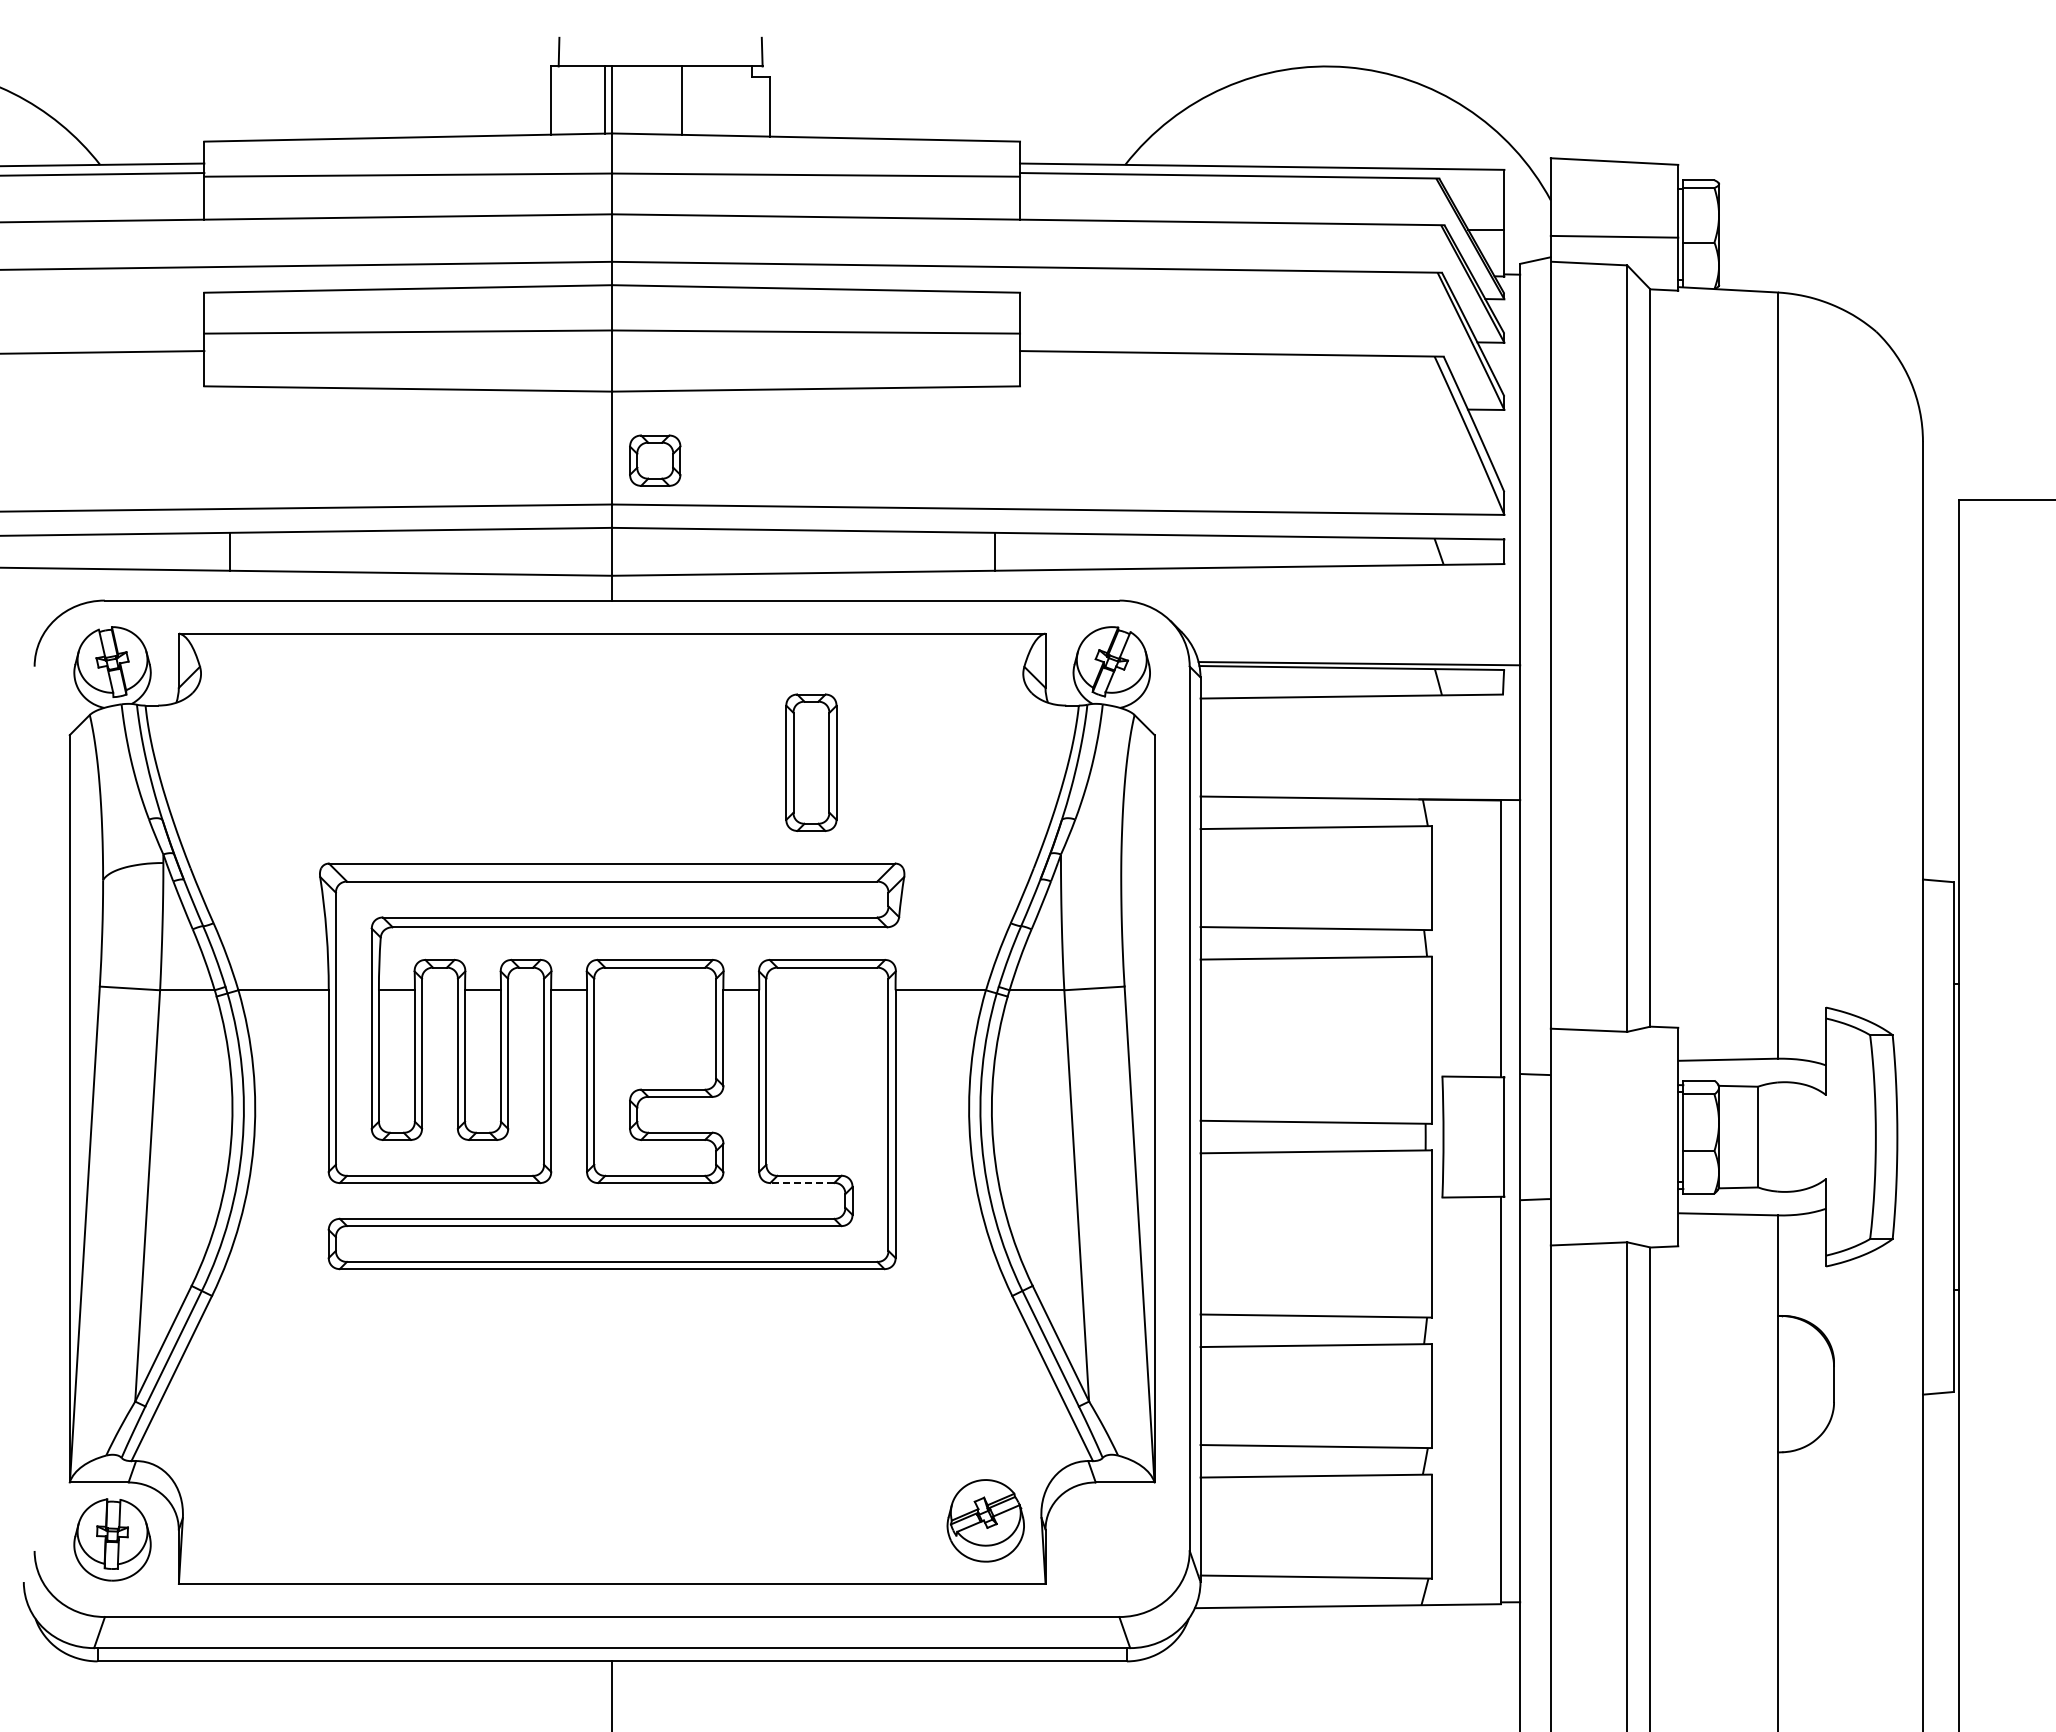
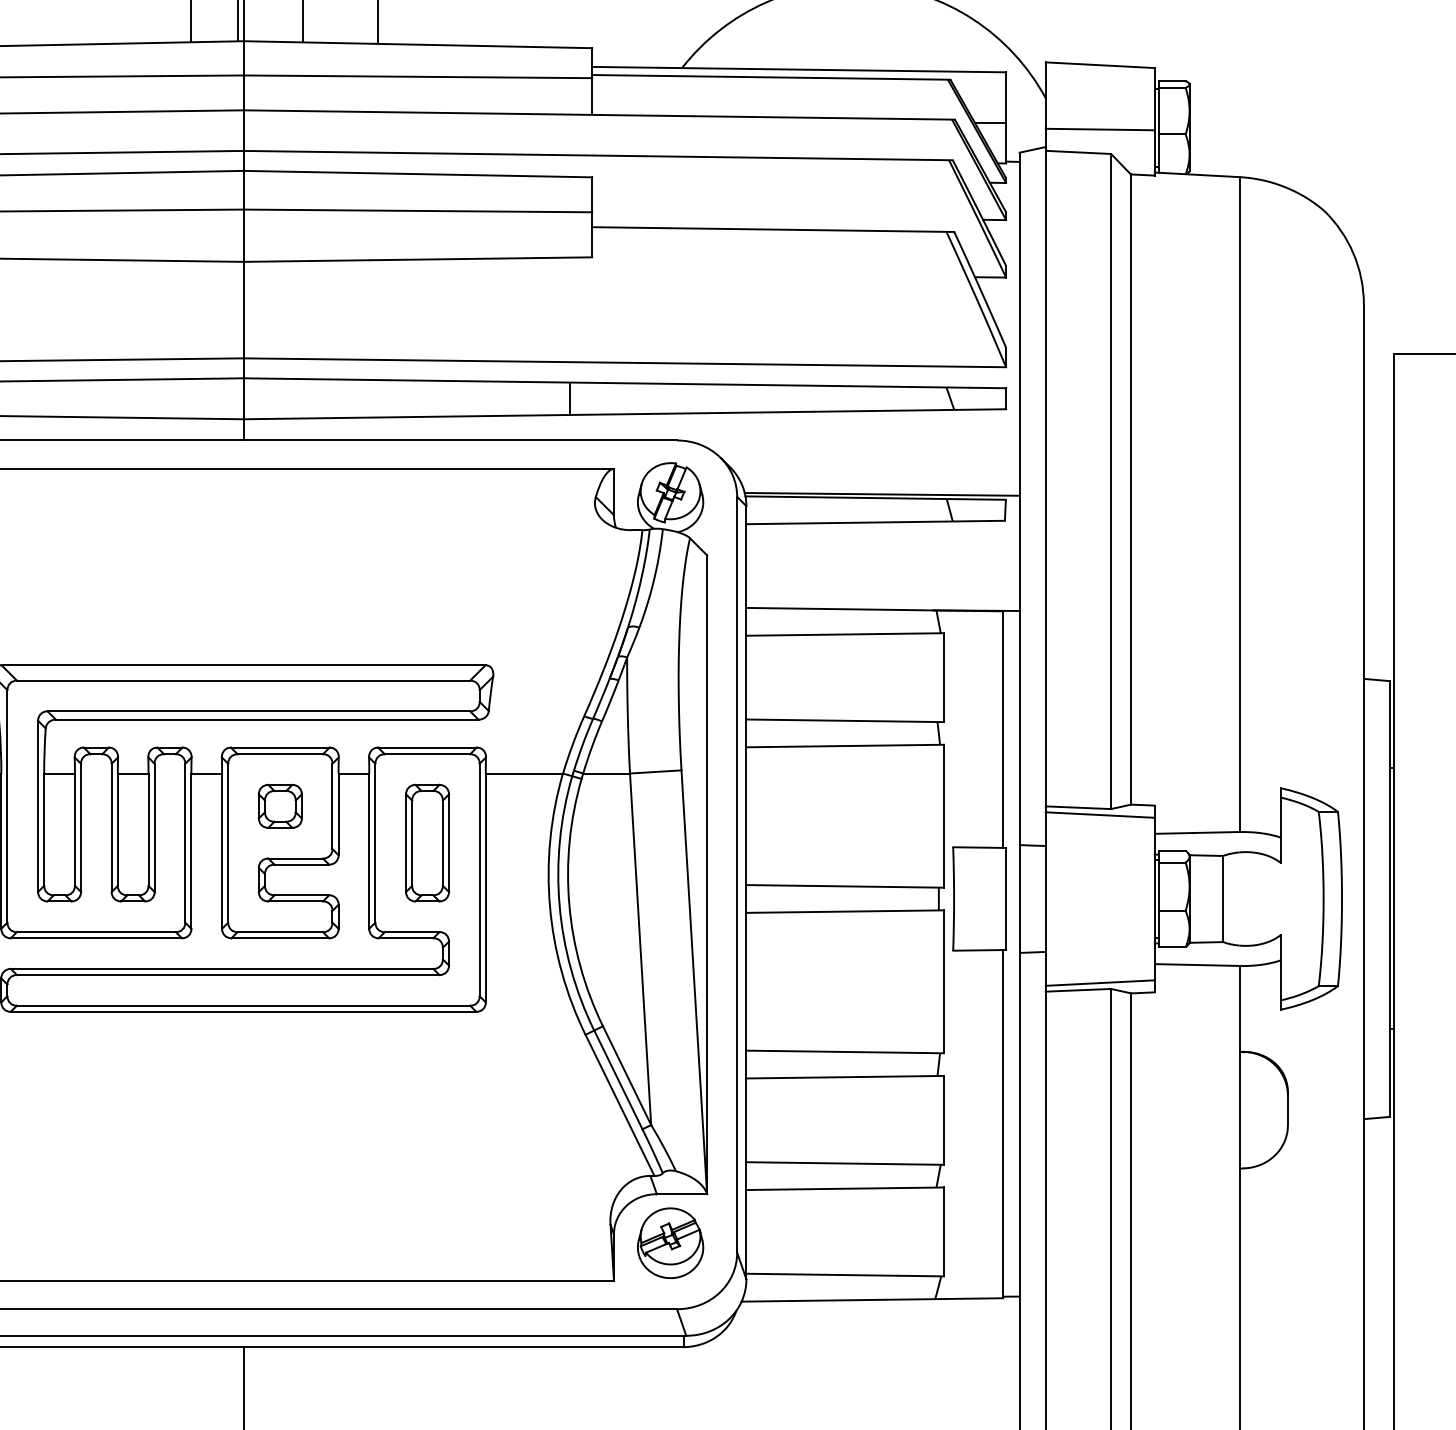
part: (655, 460) -> (280, 806), moved
part: (811, 762) -> (427, 842), moved
line: (1614, 1038) -> (1100, 814), added
line: (802, 1182) -> (406, 937), dashed -> solid
line: (1614, 1235) -> (1100, 983), added
part: (985, 1520) -> (670, 1242), moved

